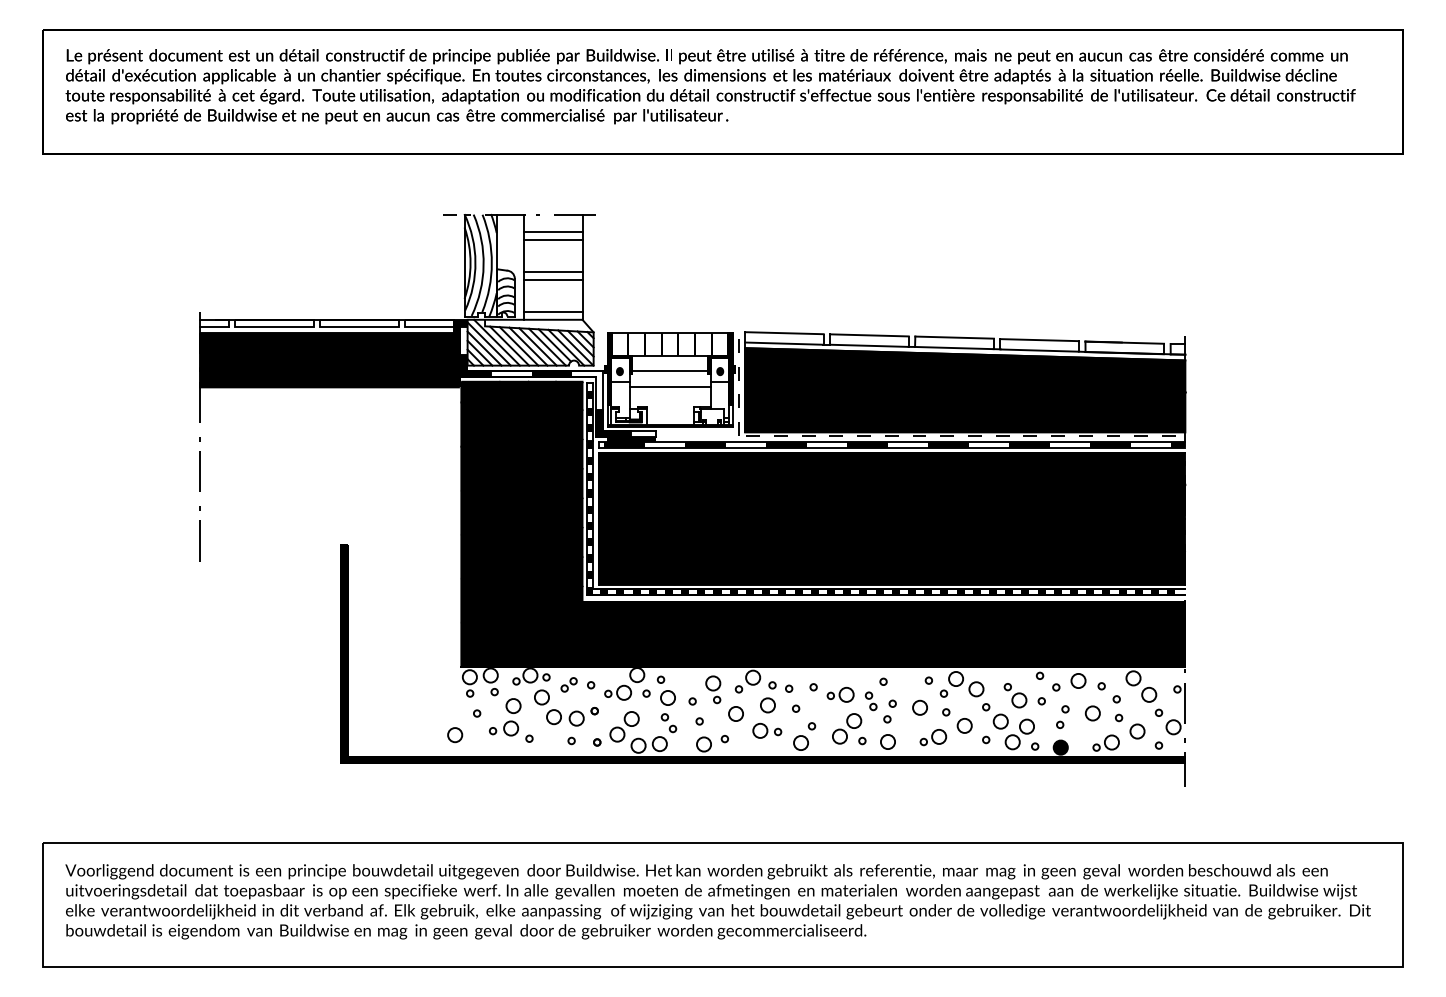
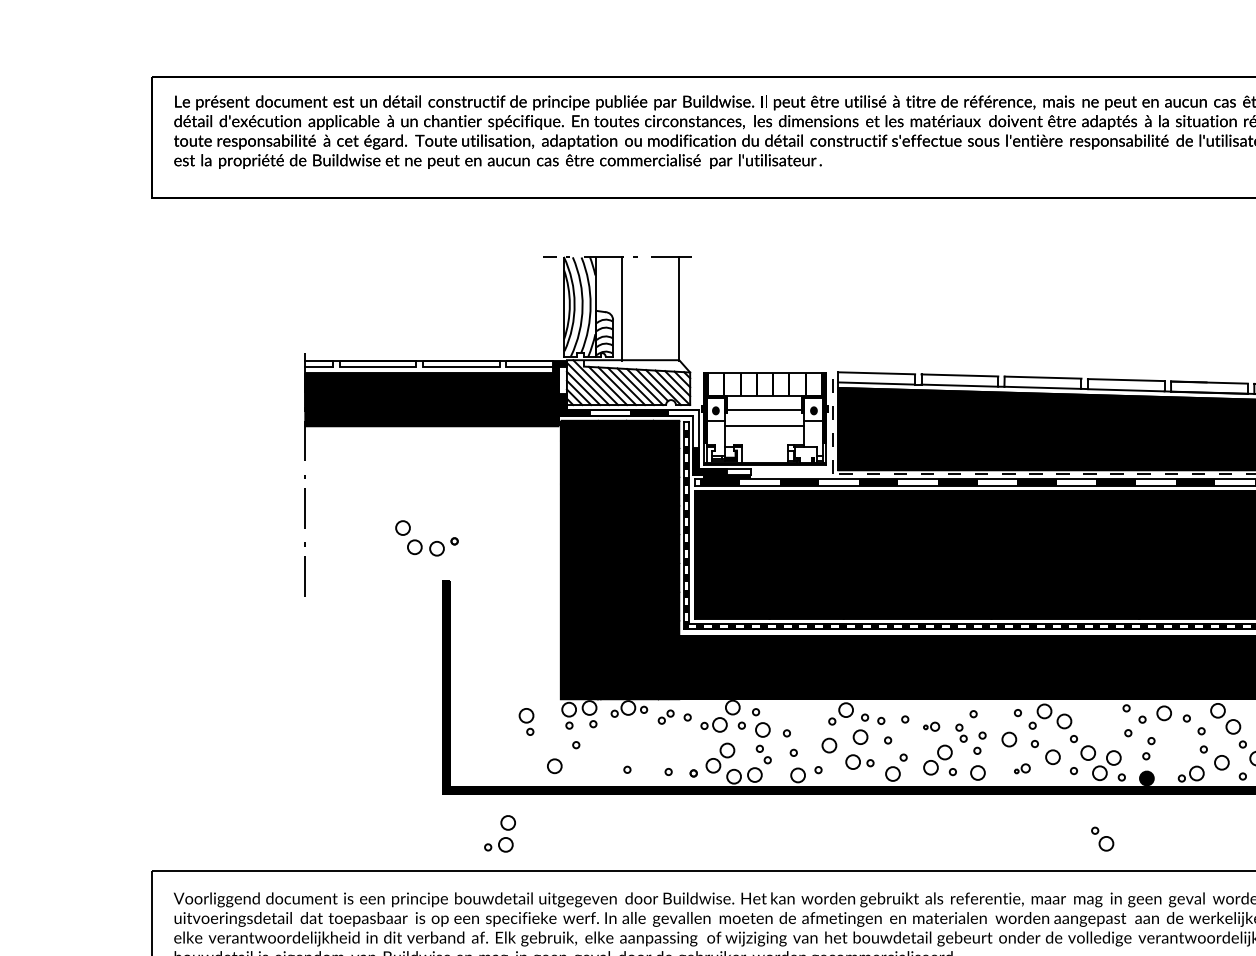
line: (552, 231) -> (649, 273), removed
line: (552, 239) -> (649, 281), removed
line: (552, 271) -> (649, 312), removed
line: (552, 280) -> (649, 321), removed
line: (552, 312) -> (649, 353), removed
part: (713, 689) -> (526, 721), moved
part: (840, 694) -> (931, 726), size x0.6
part: (1015, 695) -> (1102, 838), moved
part: (571, 712) -> (431, 542), moved
part: (1092, 713) -> (1177, 745), removed
part: (505, 717) -> (500, 834), moved
part: (933, 737) -> (1022, 768), size x0.6

